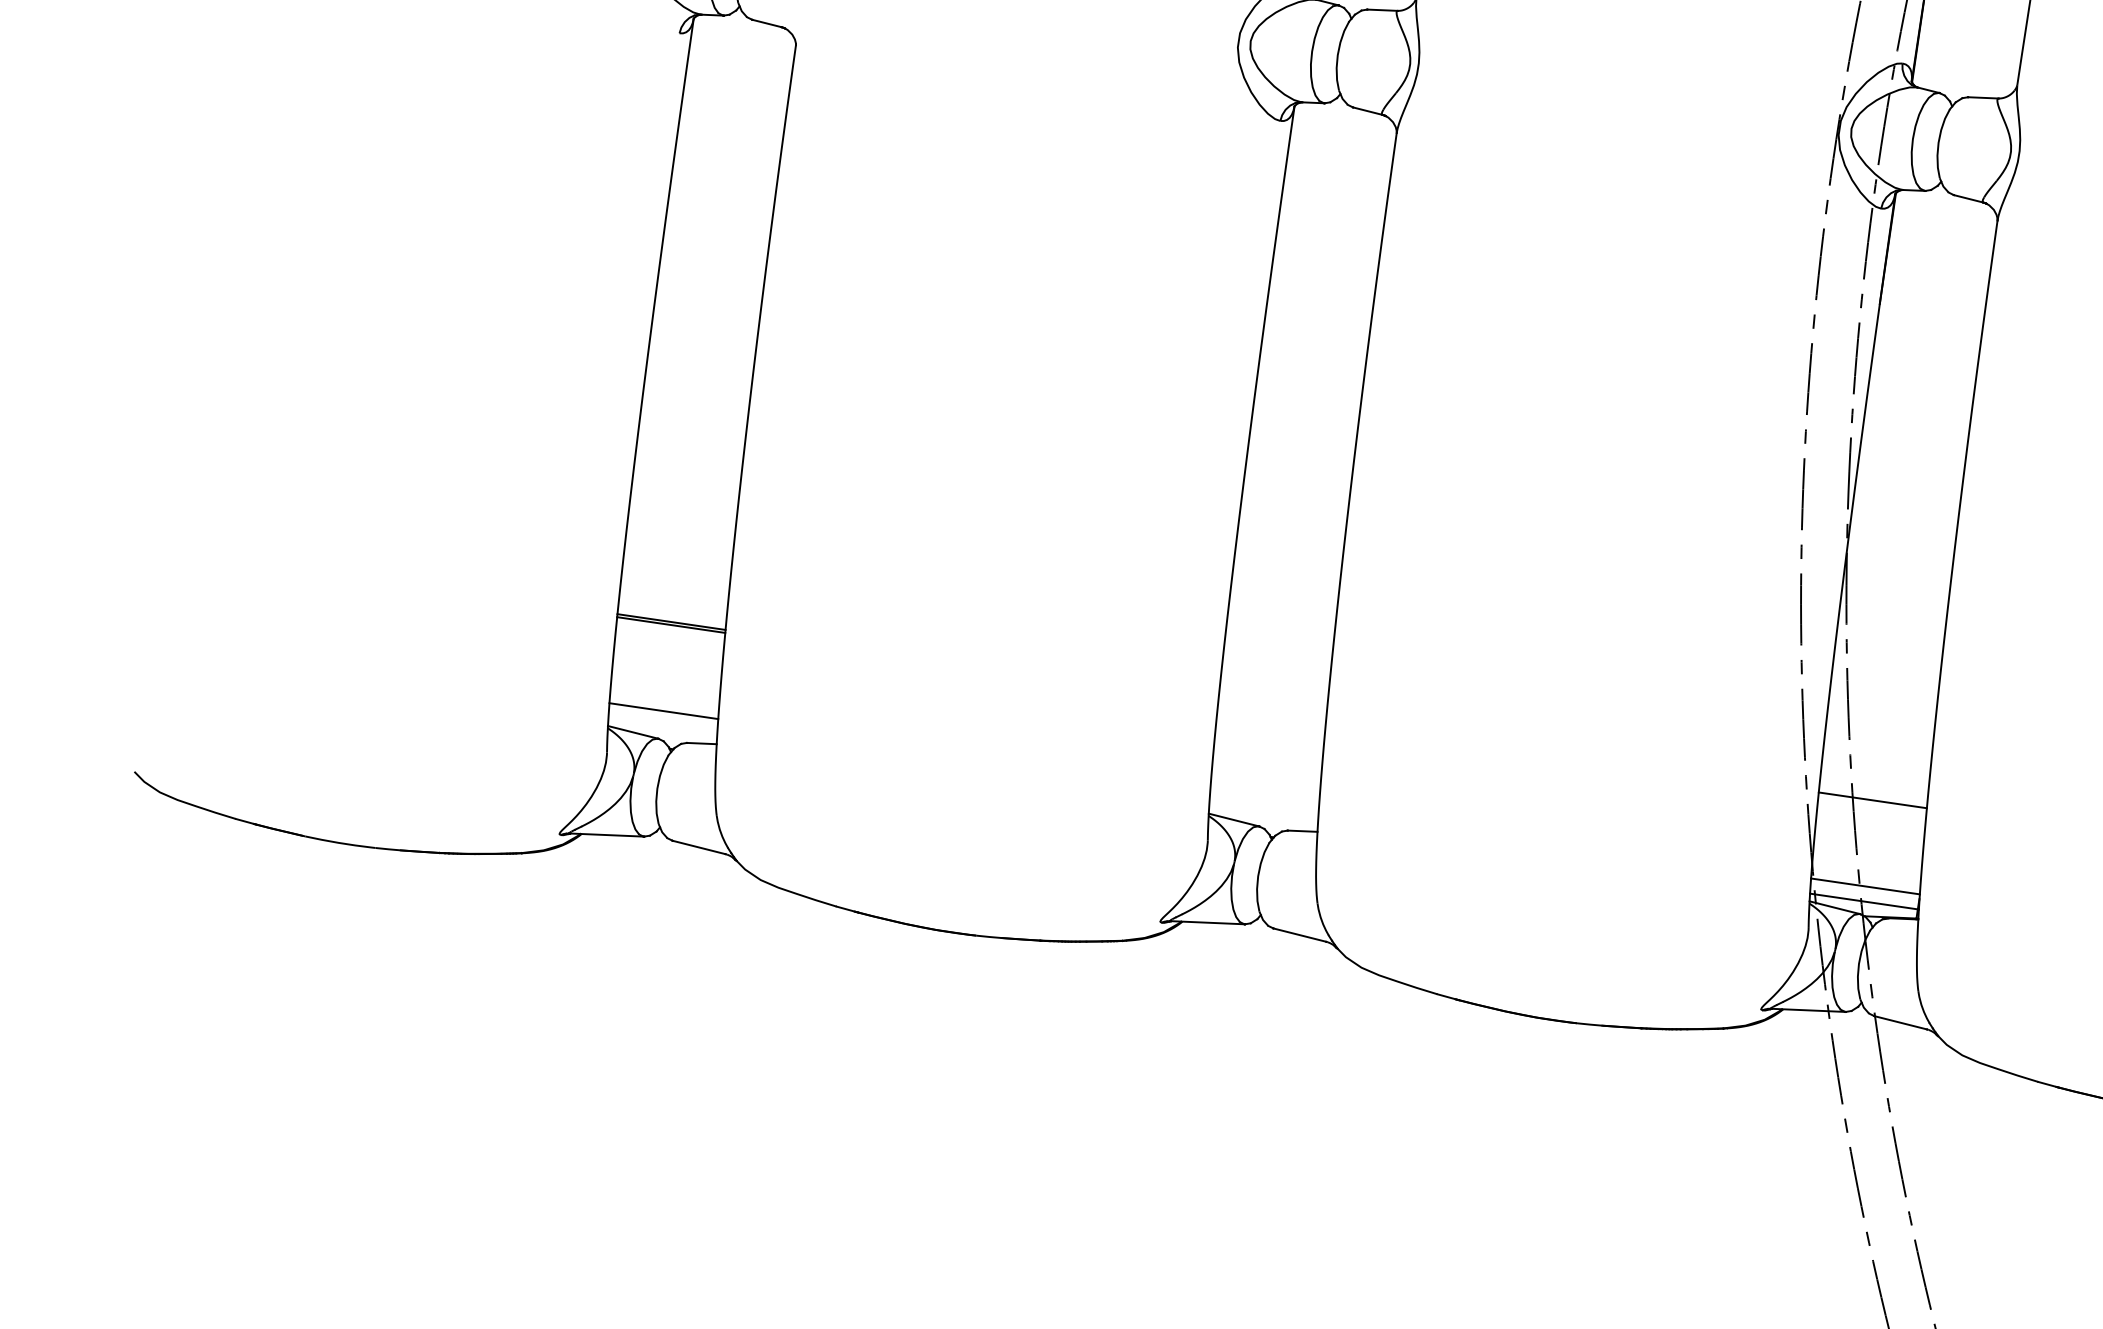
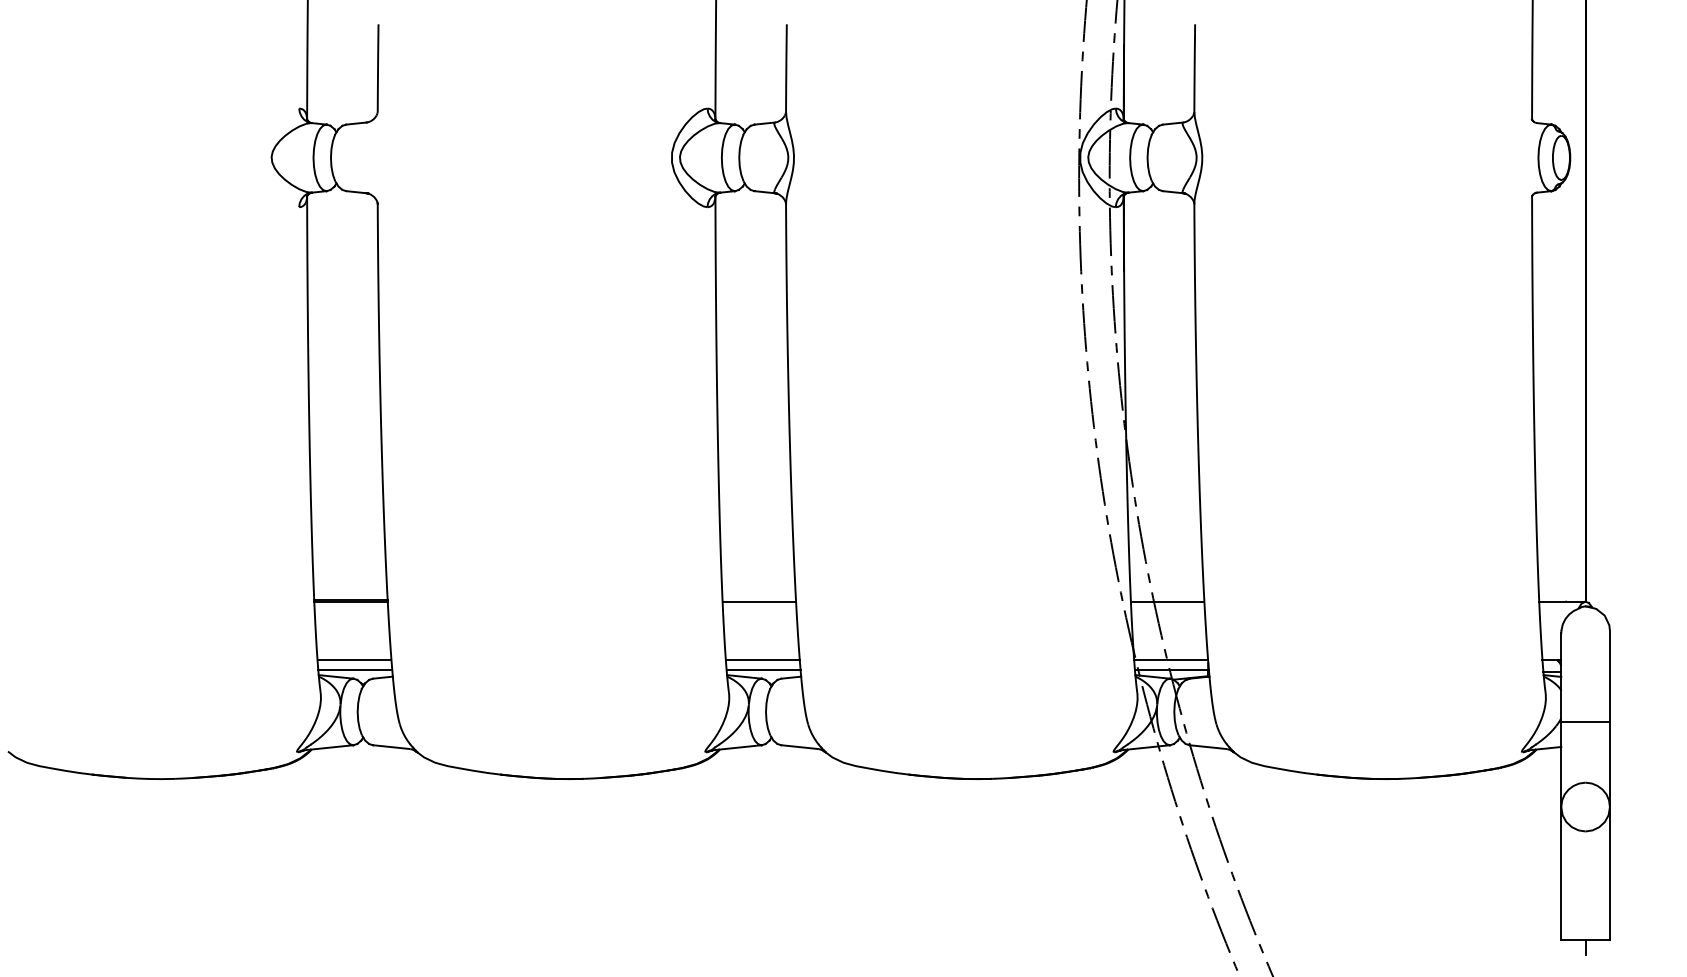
line: (1272, 712) -> (759, 601), added
line: (663, 725) -> (355, 669), added
line: (1264, 798) -> (762, 659), added
line: (1263, 813) -> (763, 669), added

